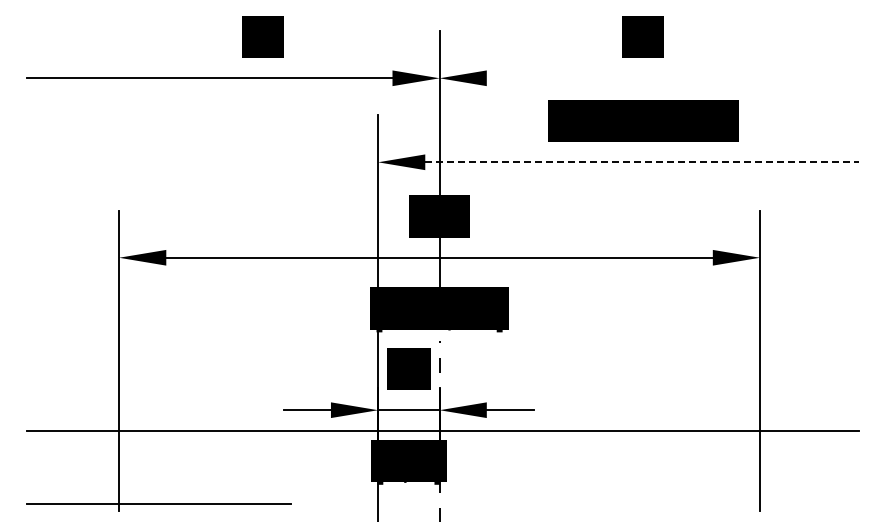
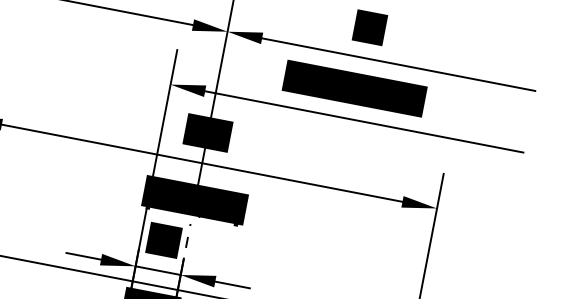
text: (642, 36) -> (369, 27), moved
line: (672, 78) -> (398, 64), added
text: (643, 120) -> (354, 88), moved
line: (642, 162) -> (364, 122), dashed -> solid

